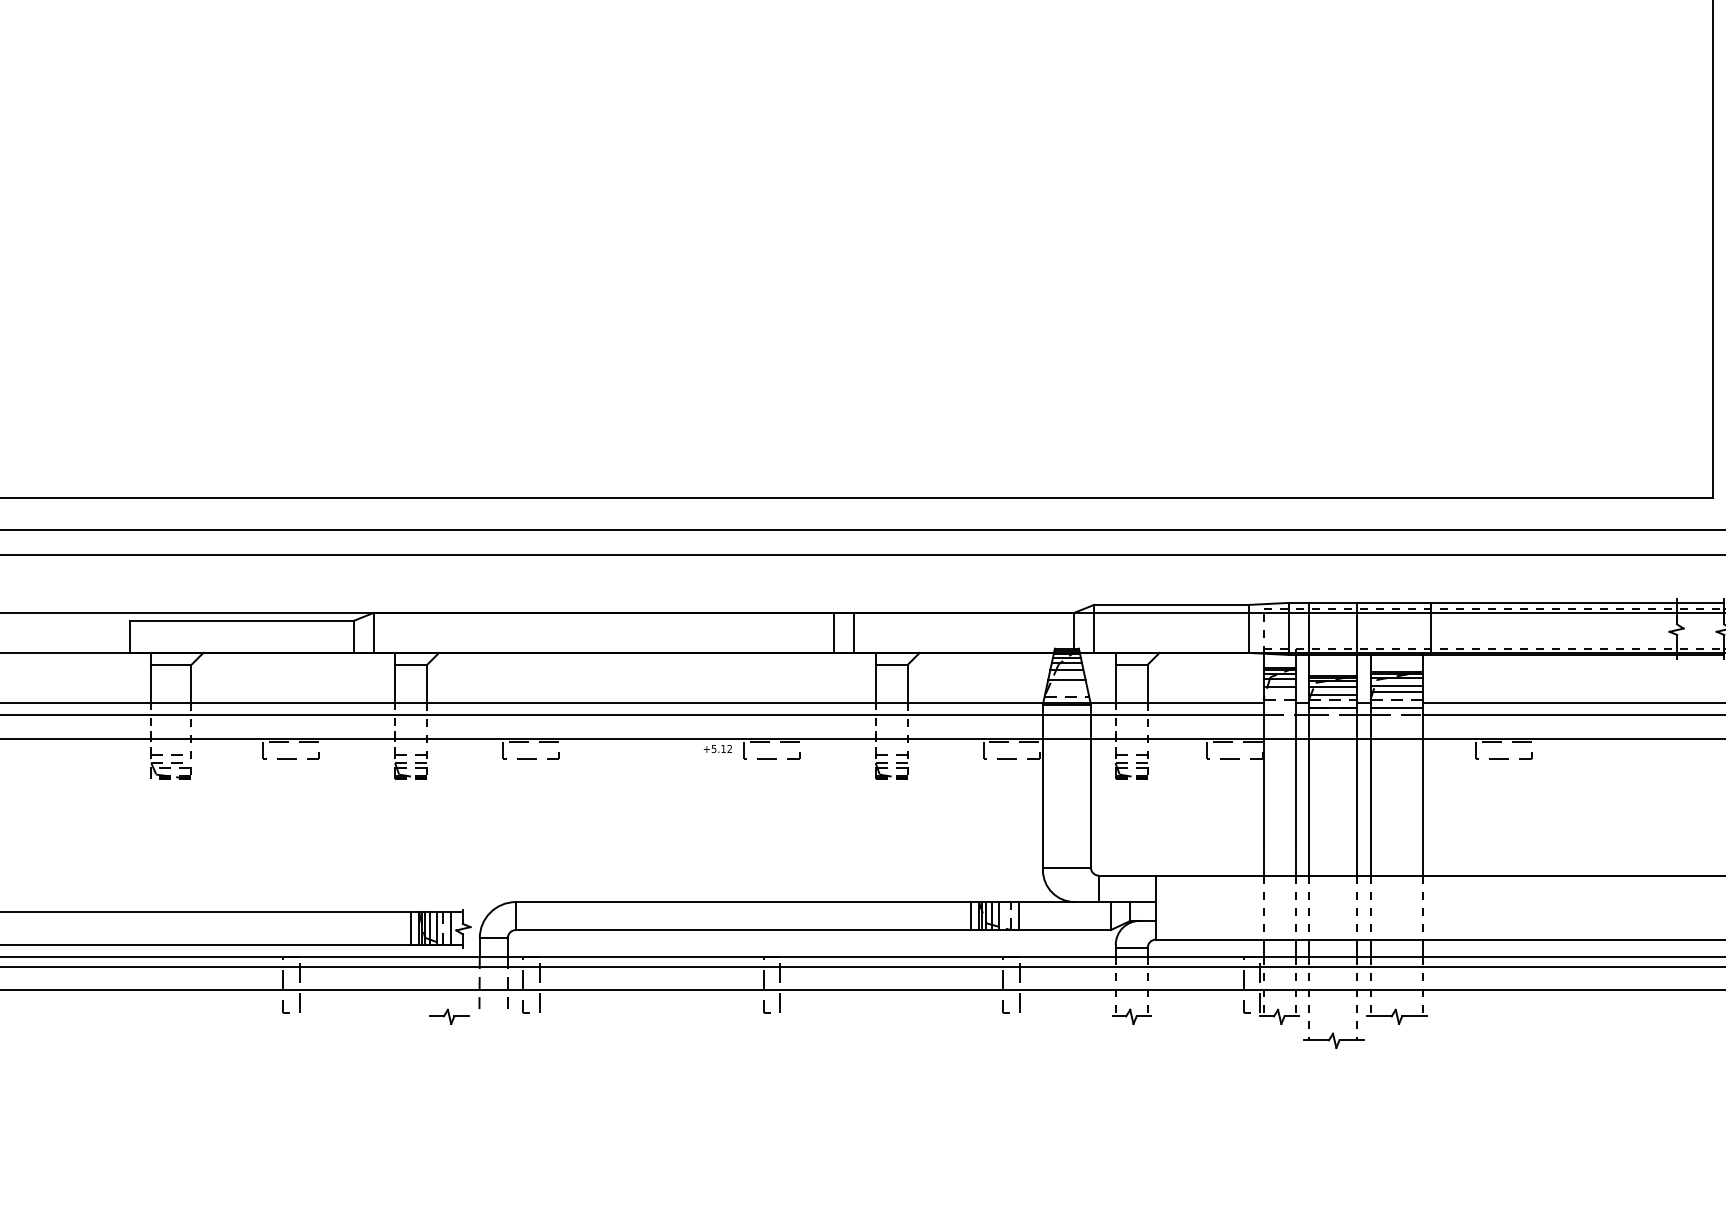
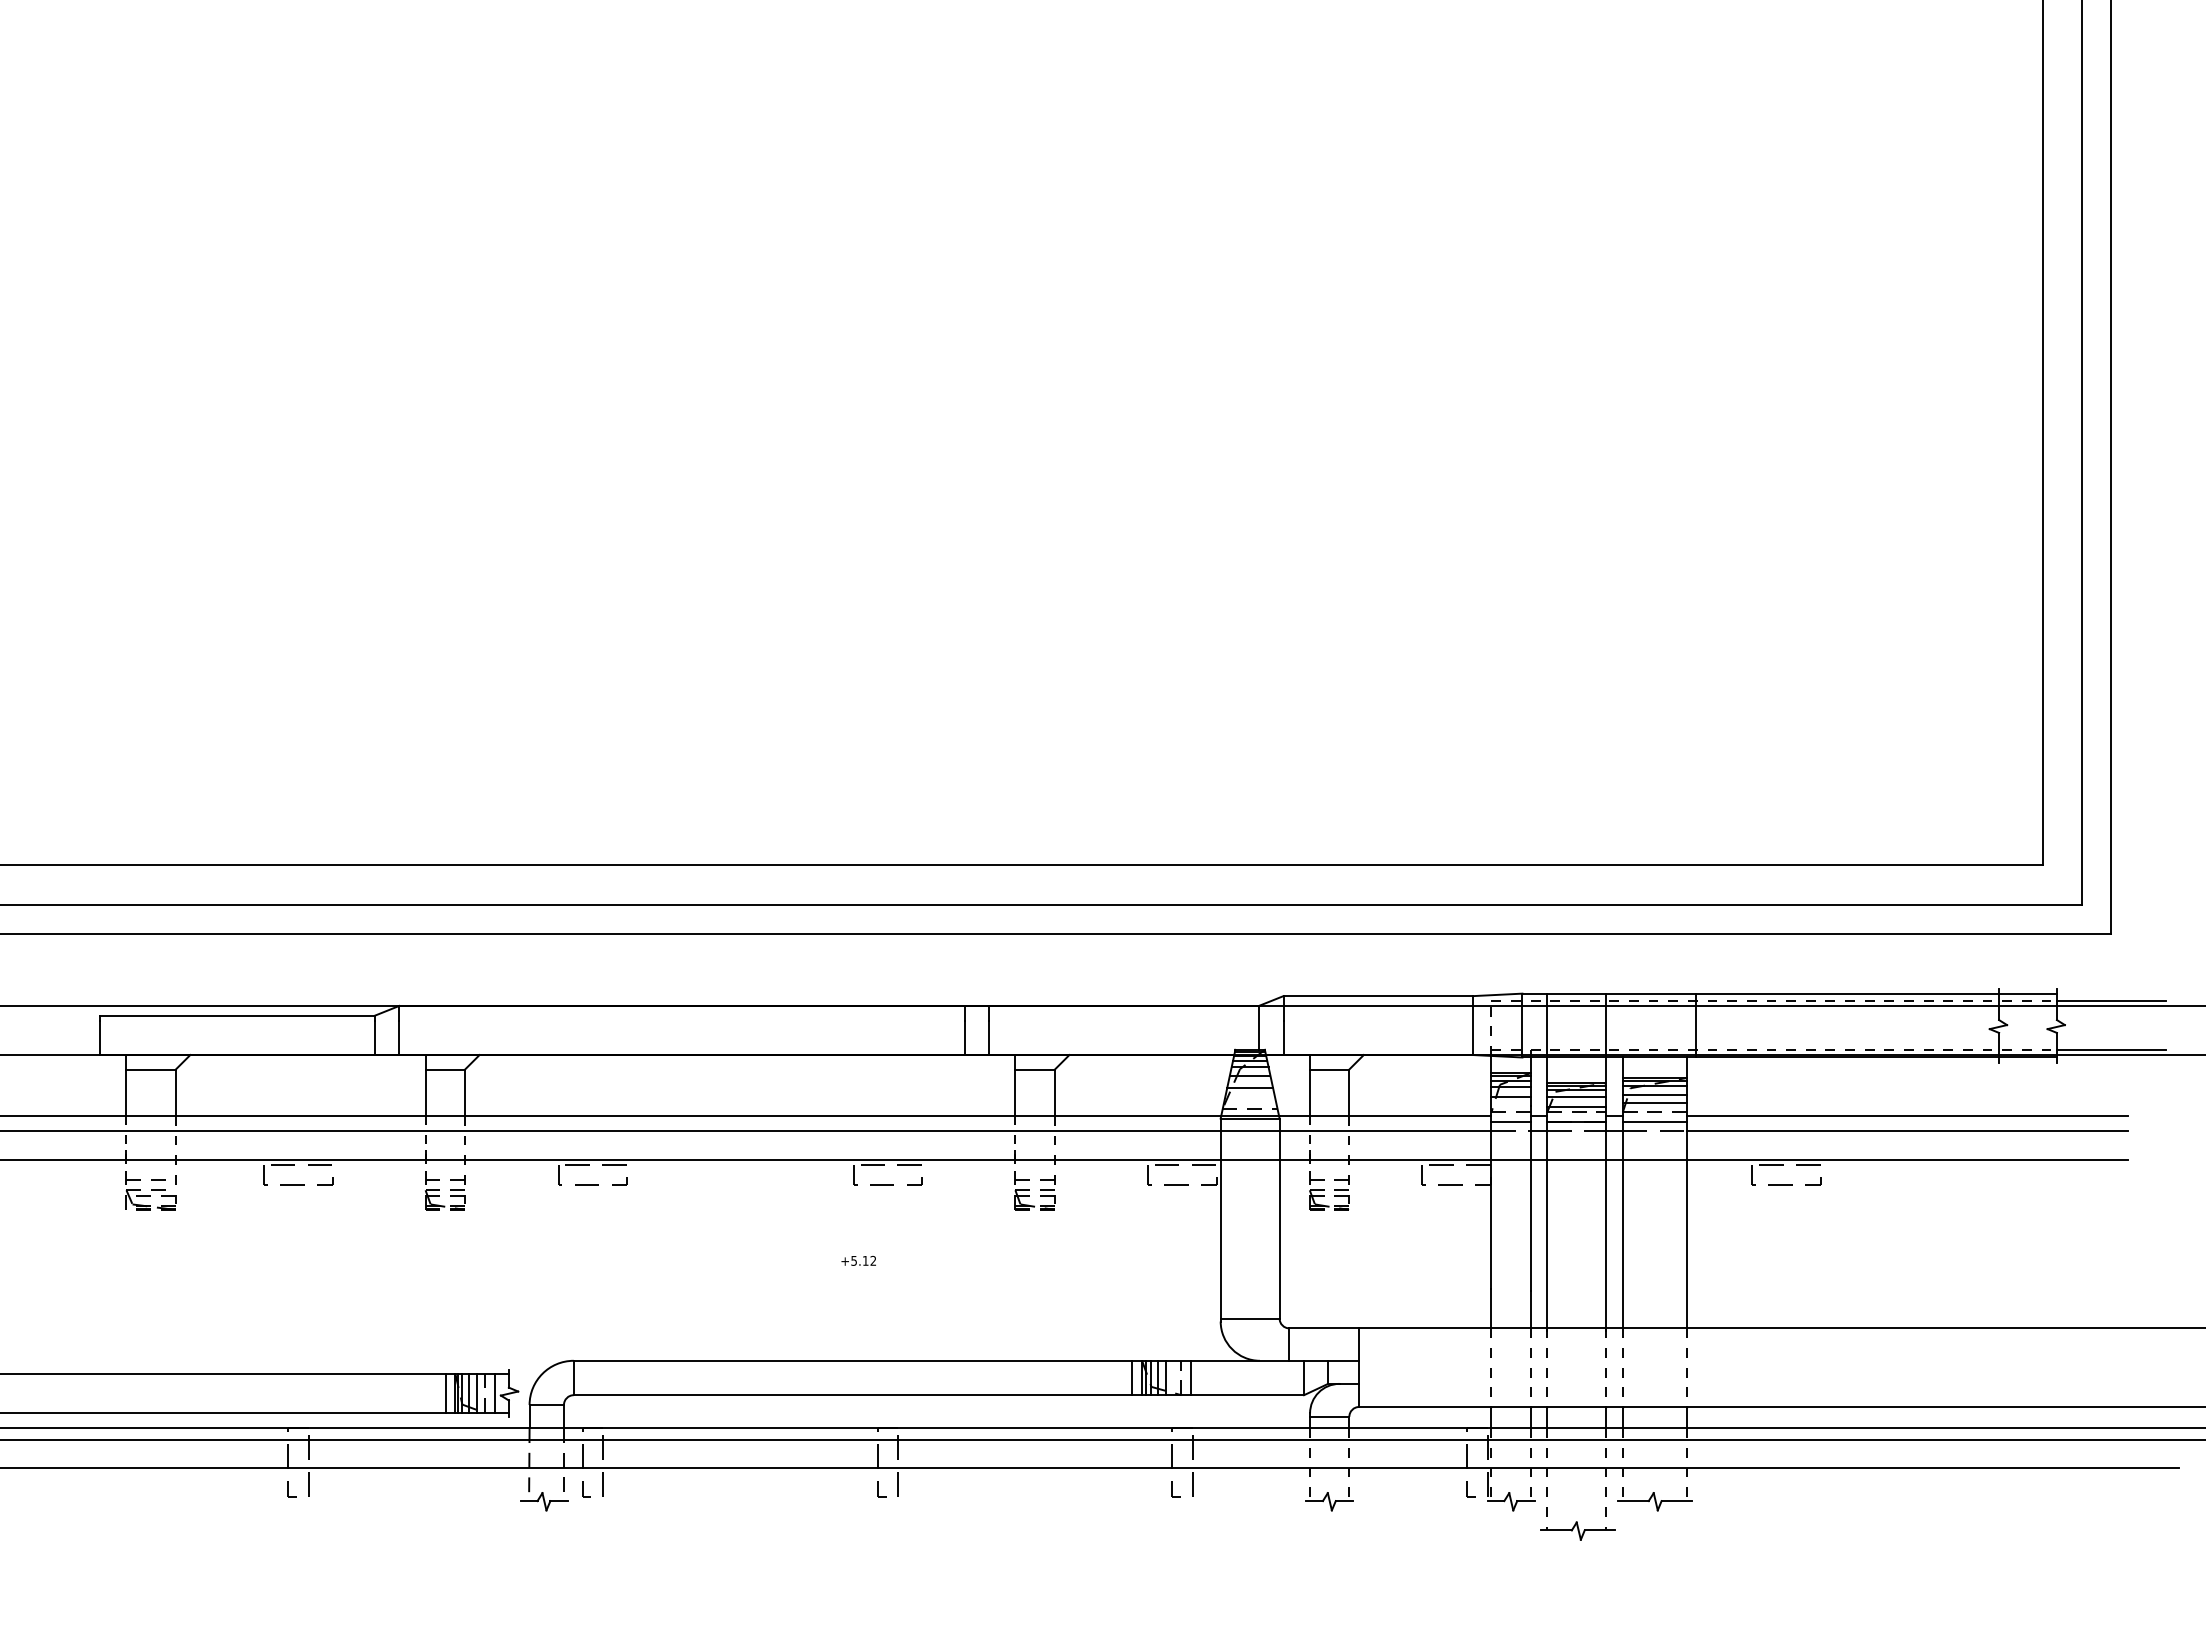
line: (1279, 707) -> (1510, 1122), added
text: (717, 748) -> (858, 1260), moved
part: (449, 1016) -> (544, 1501), moved

